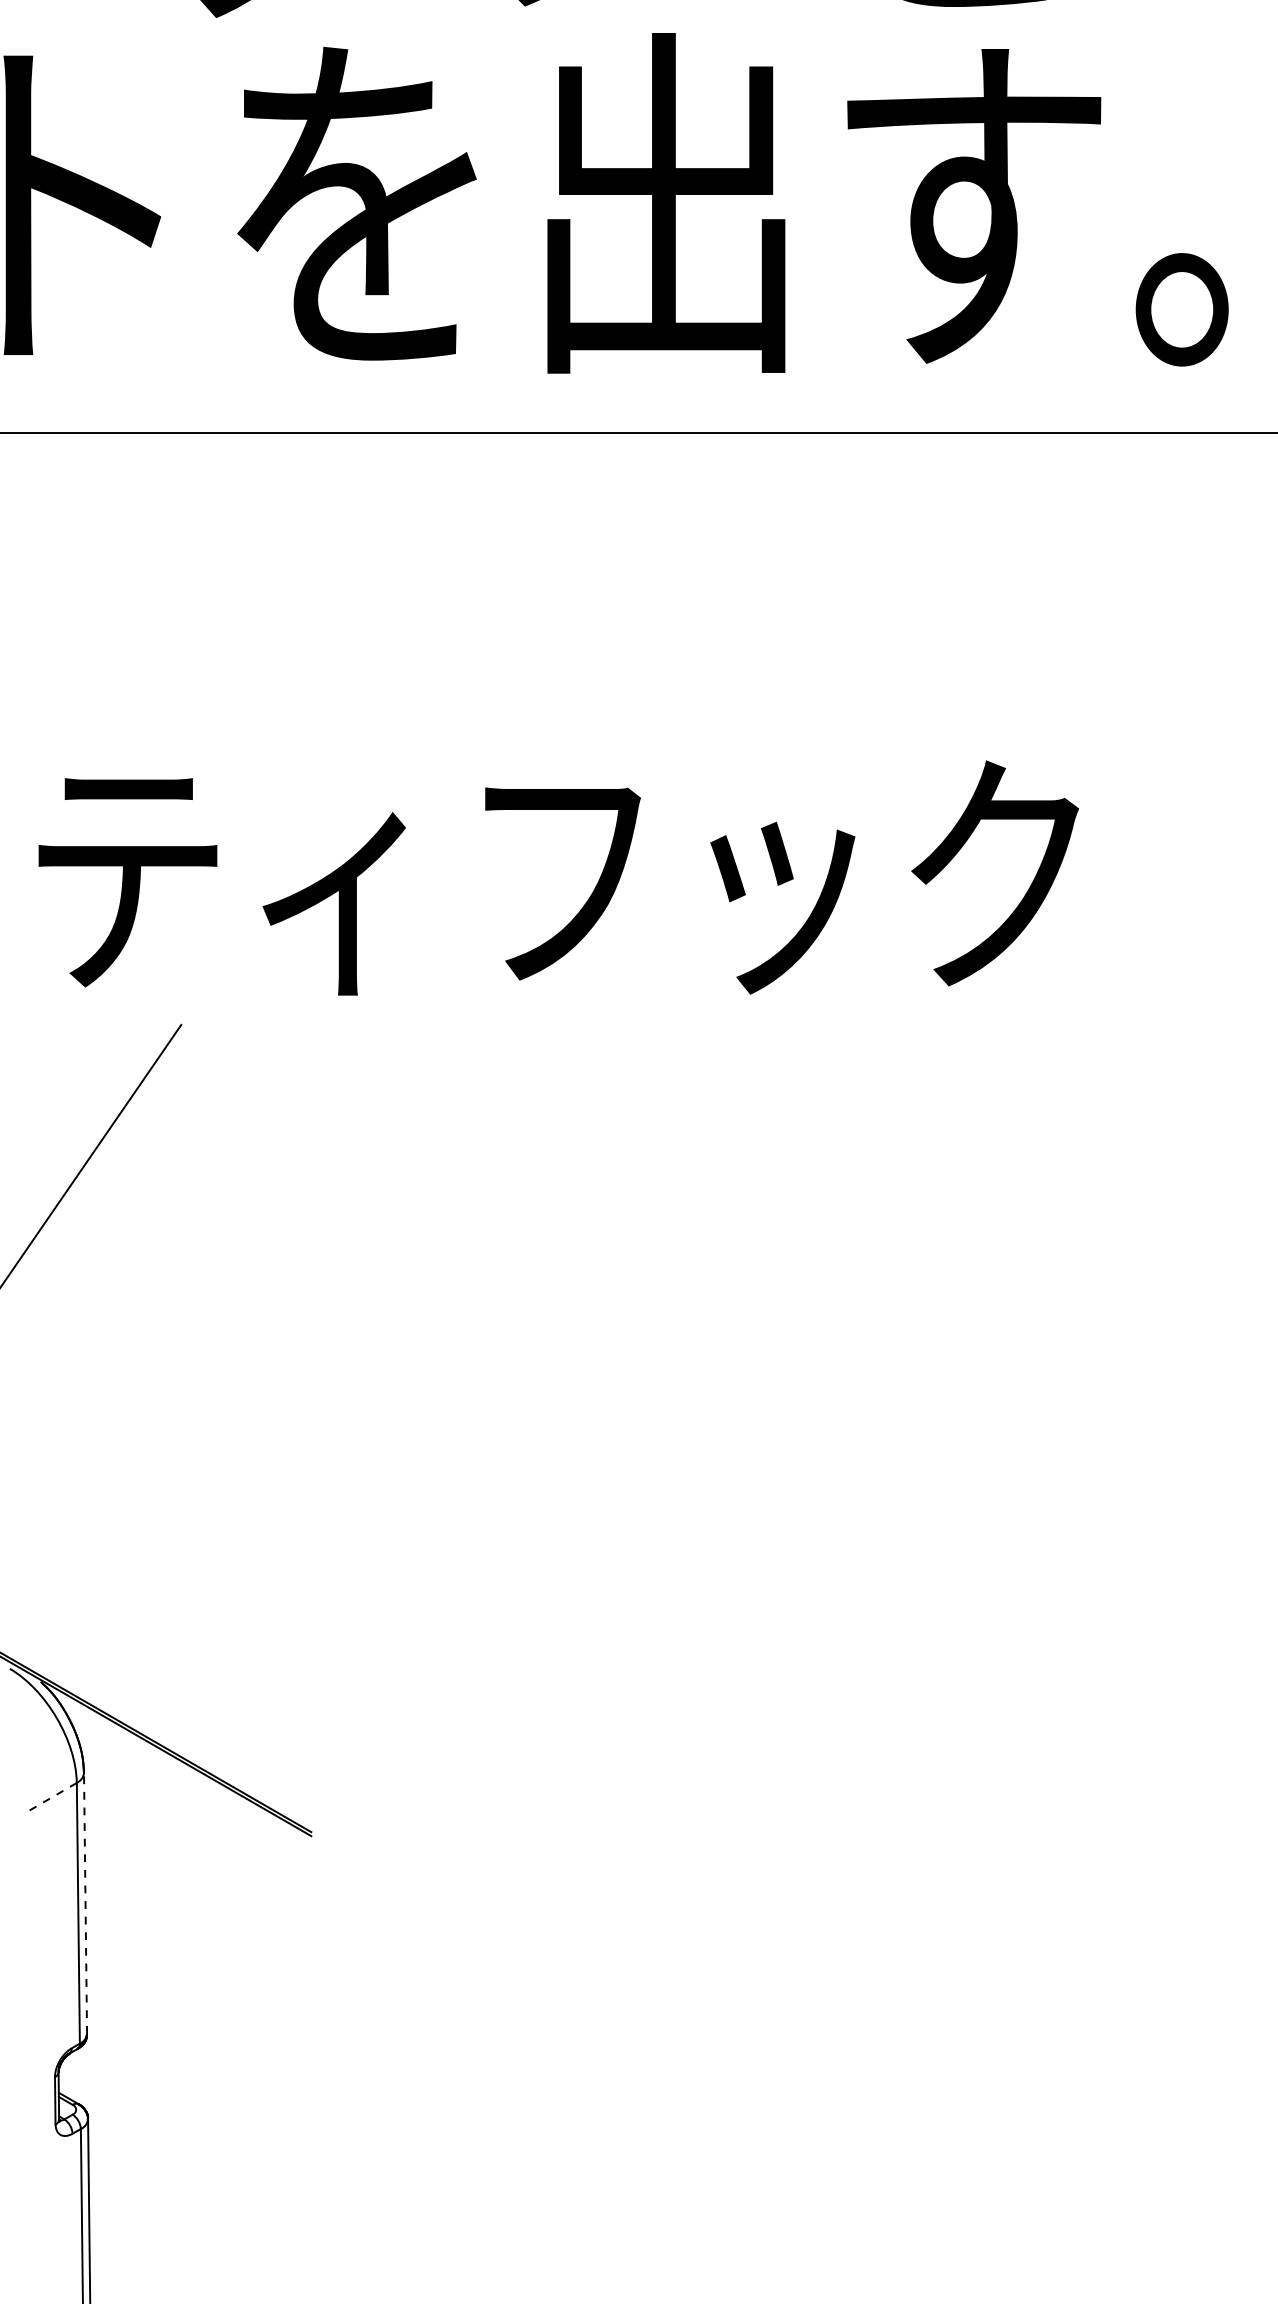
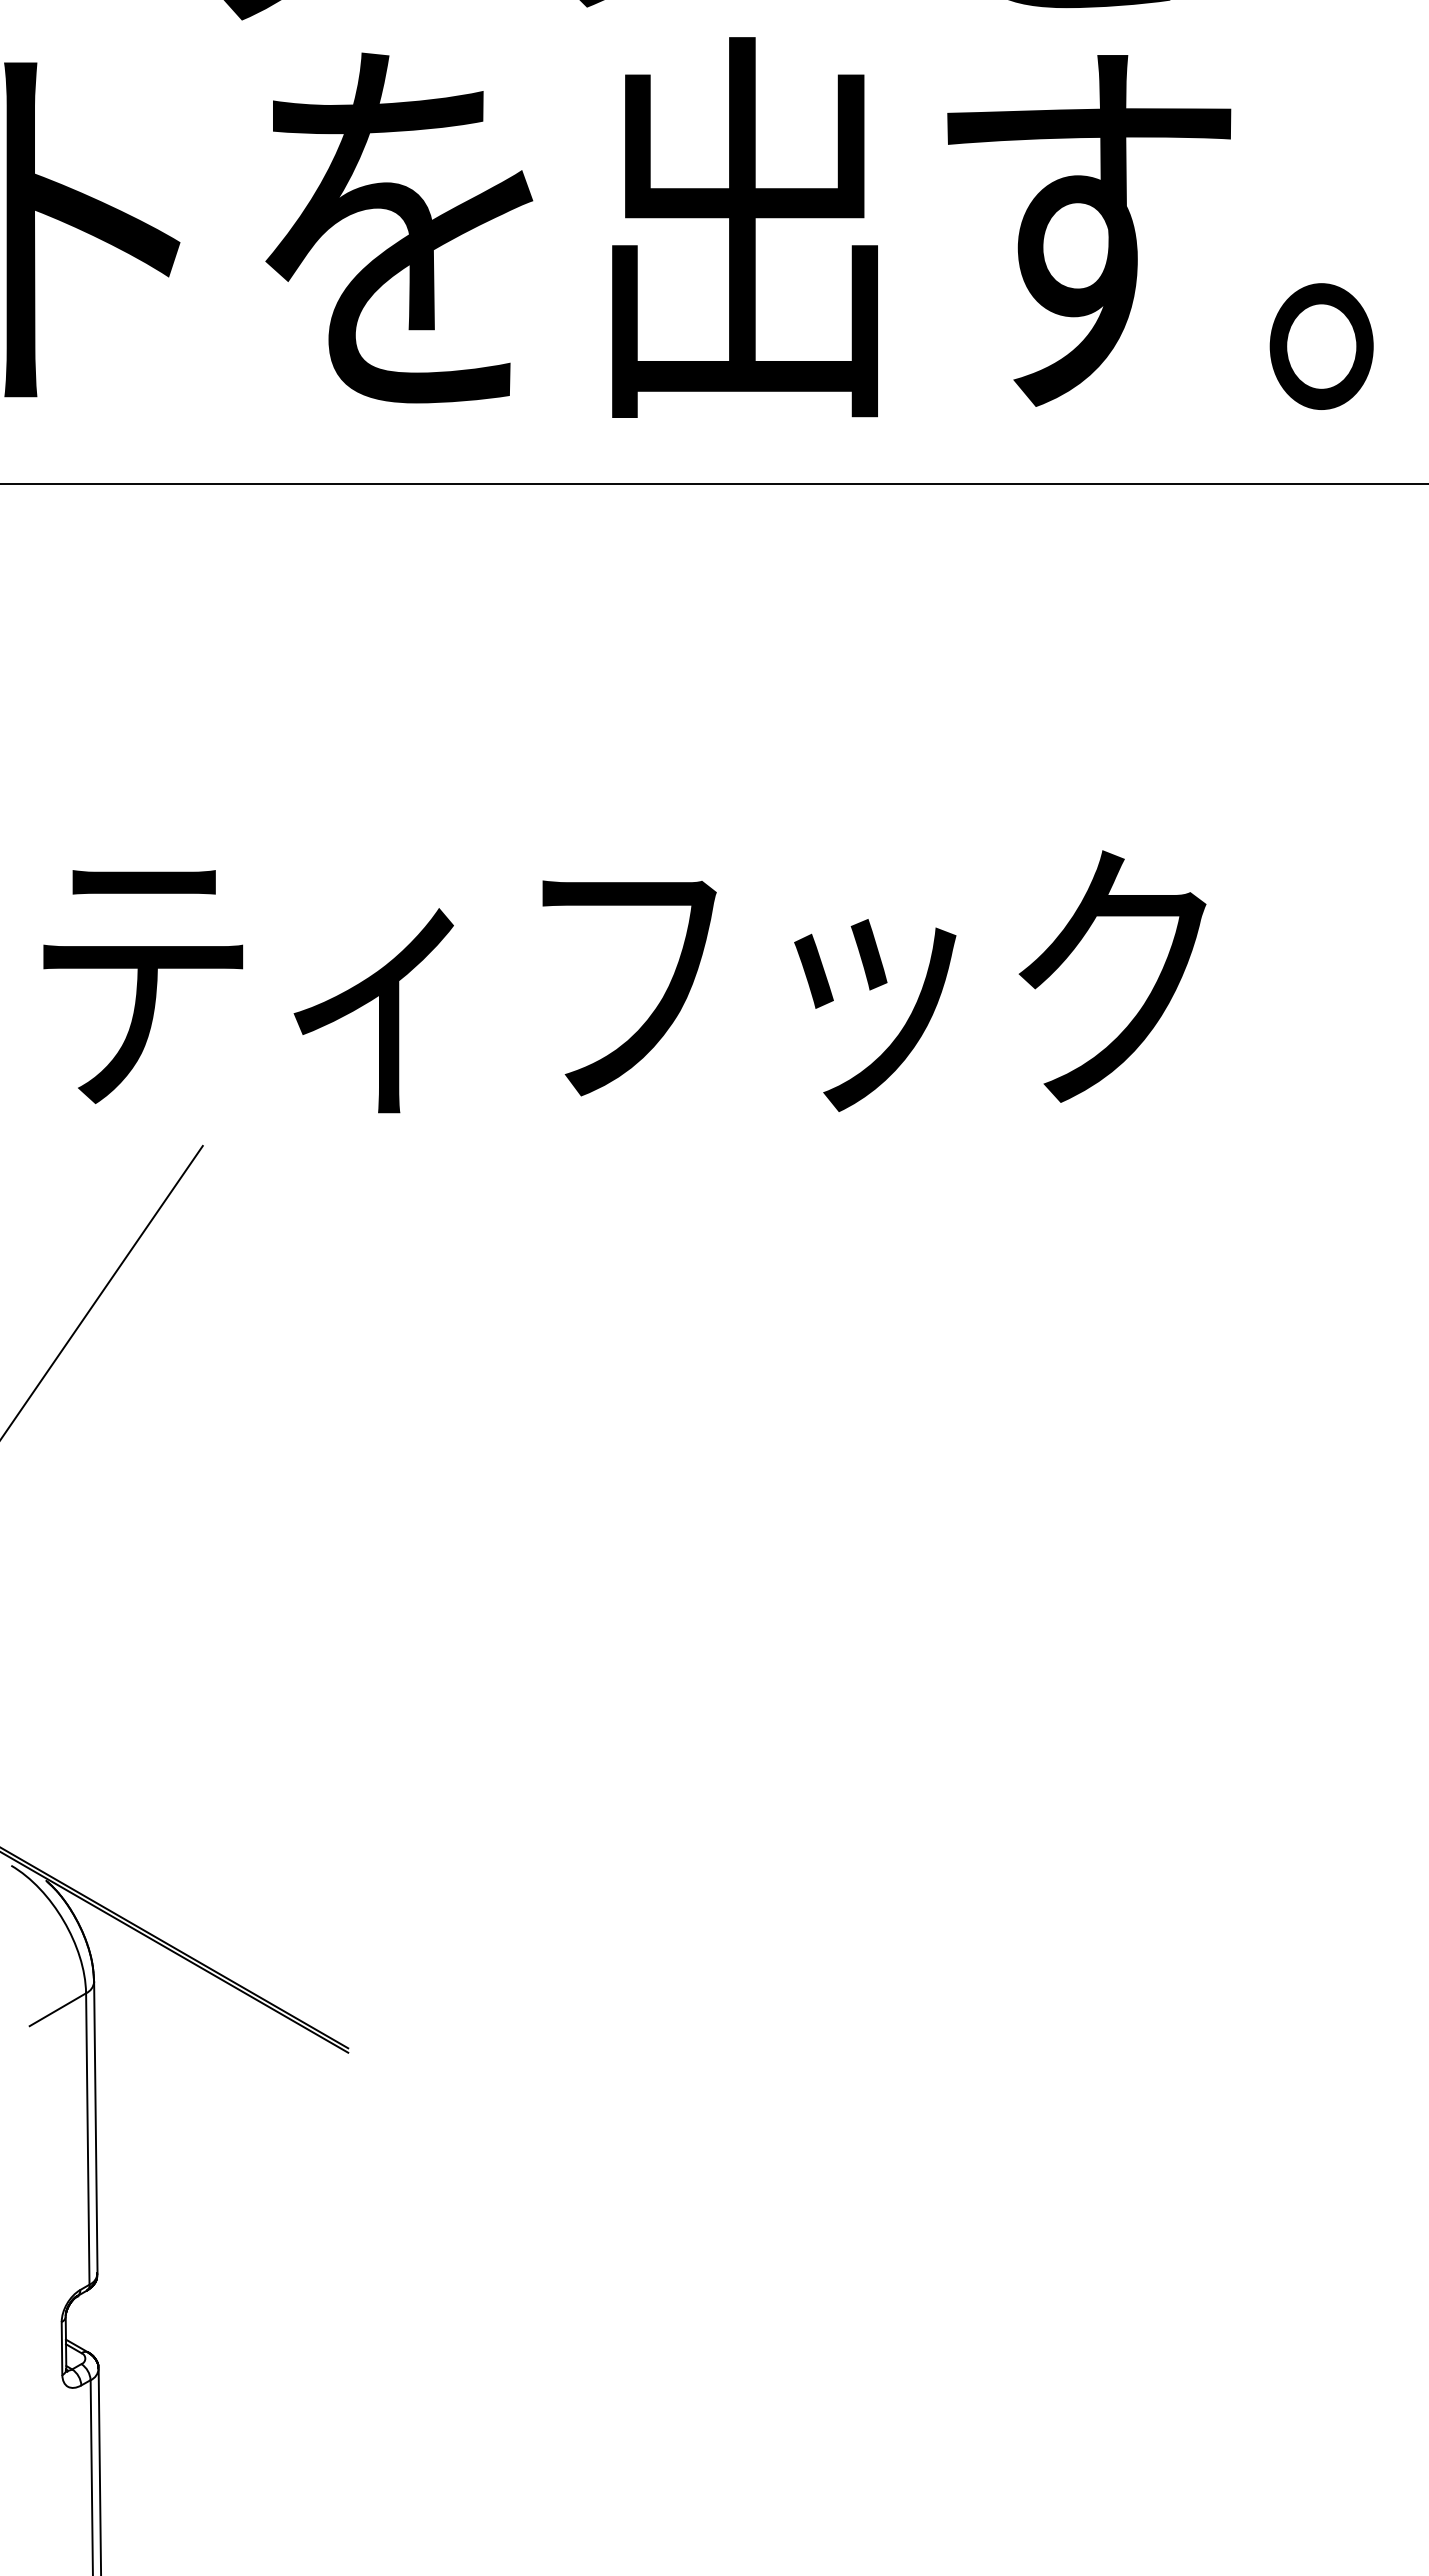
line: (51, 1797) -> (57, 2009), dashed -> solid
line: (85, 1903) -> (95, 2127), dashed -> solid

